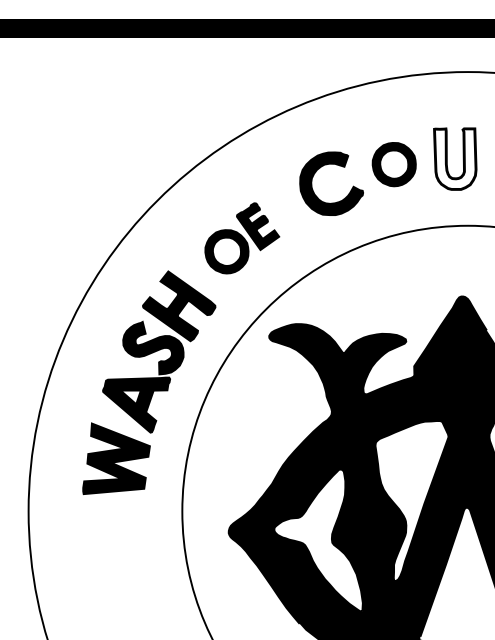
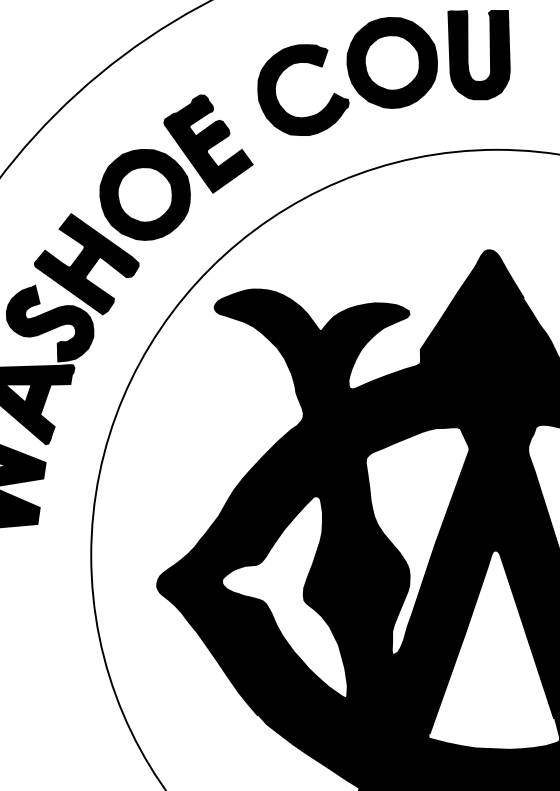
fill: (455, 158) -> (479, 54), added
part: (394, 164) -> (392, 62), size x1.43
part: (242, 238) -> (176, 167), size x1.43

